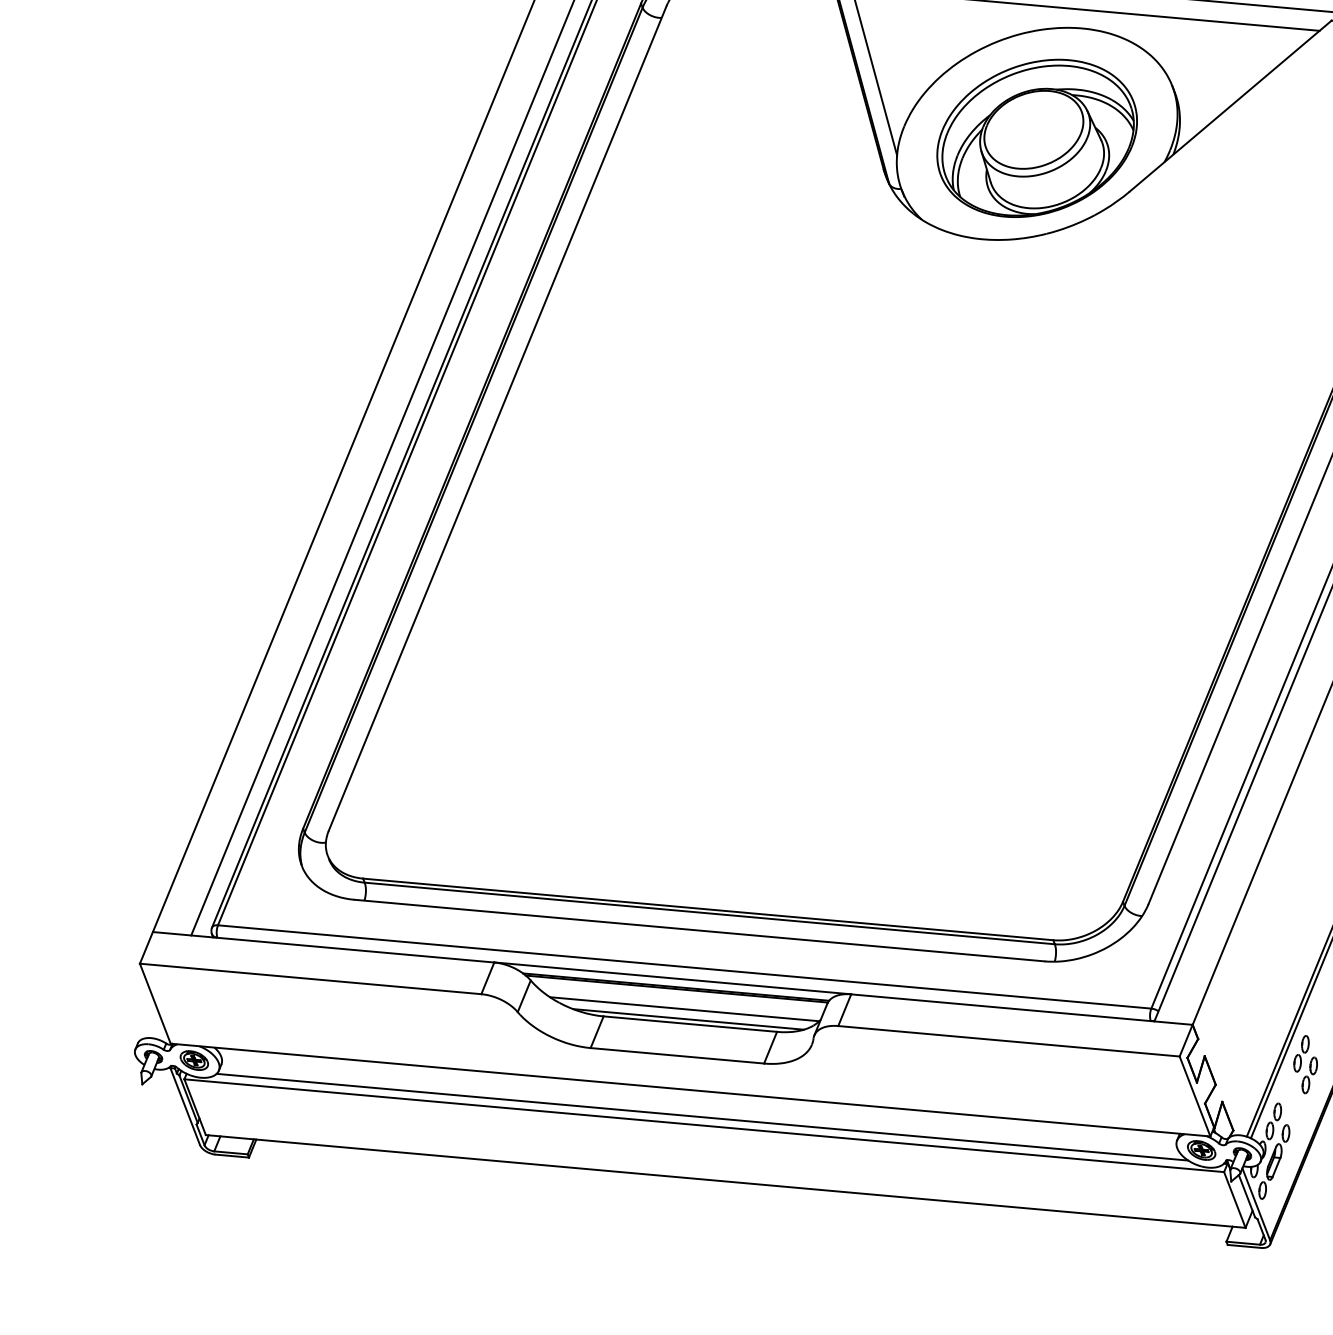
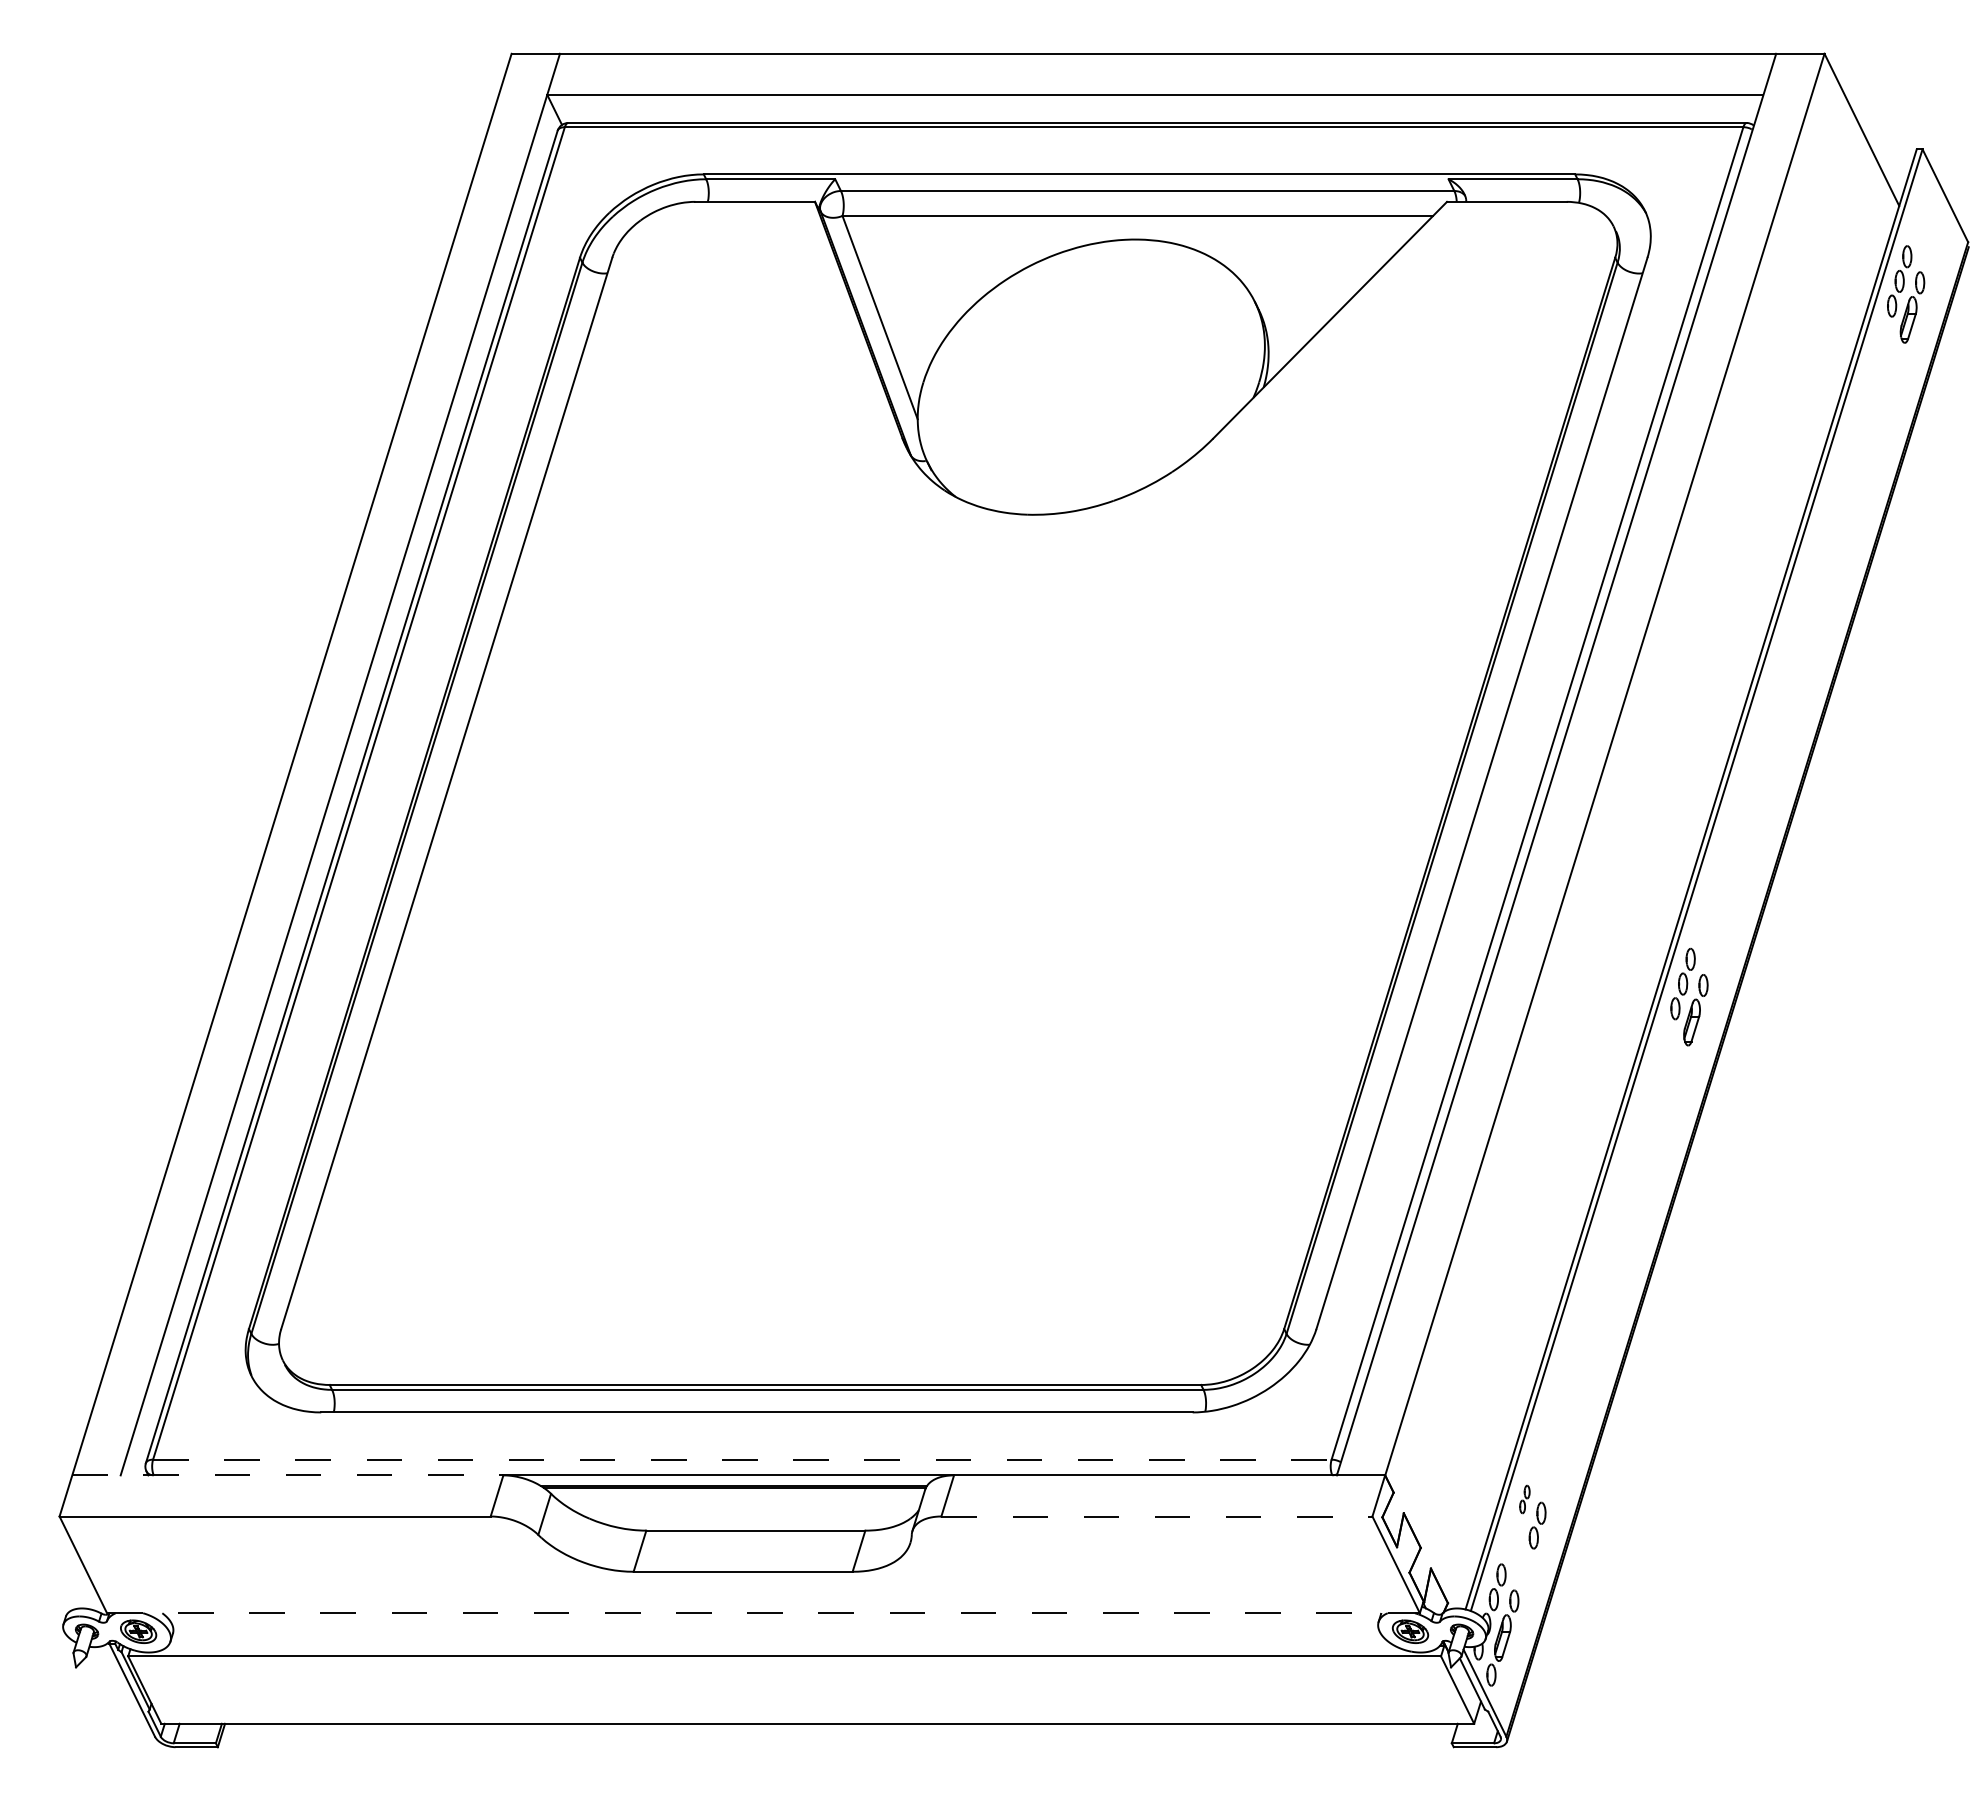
part: (1036, 137) -> (1090, 381), removed
line: (323, 947) -> (287, 1475), solid -> dashed
line: (684, 966) -> (742, 1459), solid -> dashed
line: (684, 1009) -> (746, 1512), removed
line: (688, 1019) -> (752, 1524), removed
line: (1008, 1041) -> (1156, 1516), solid -> dashed
part: (1301, 1053) -> (1524, 1499), size x0.6
line: (690, 1090) -> (763, 1613), solid -> dashed
line: (702, 1116) -> (781, 1645), removed

